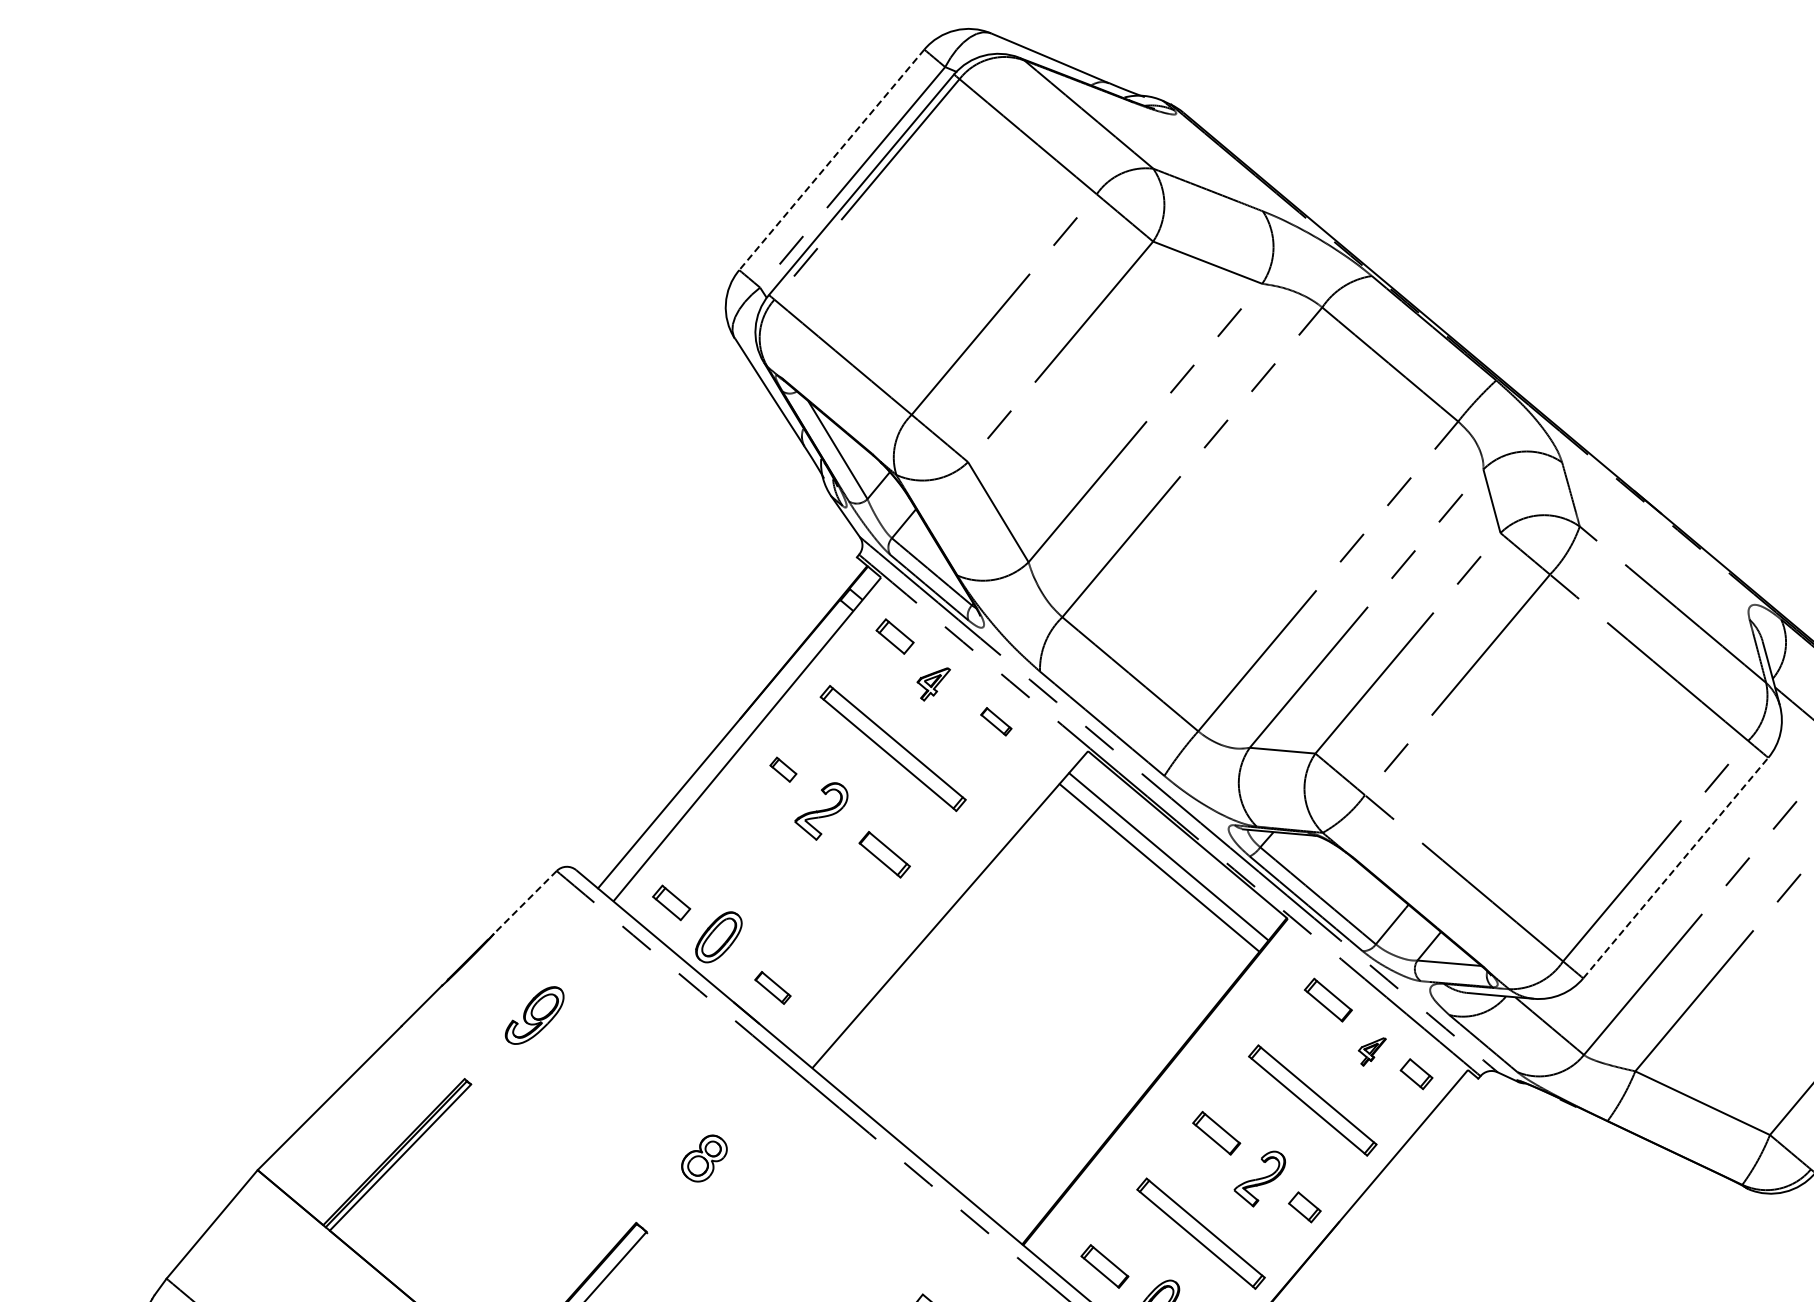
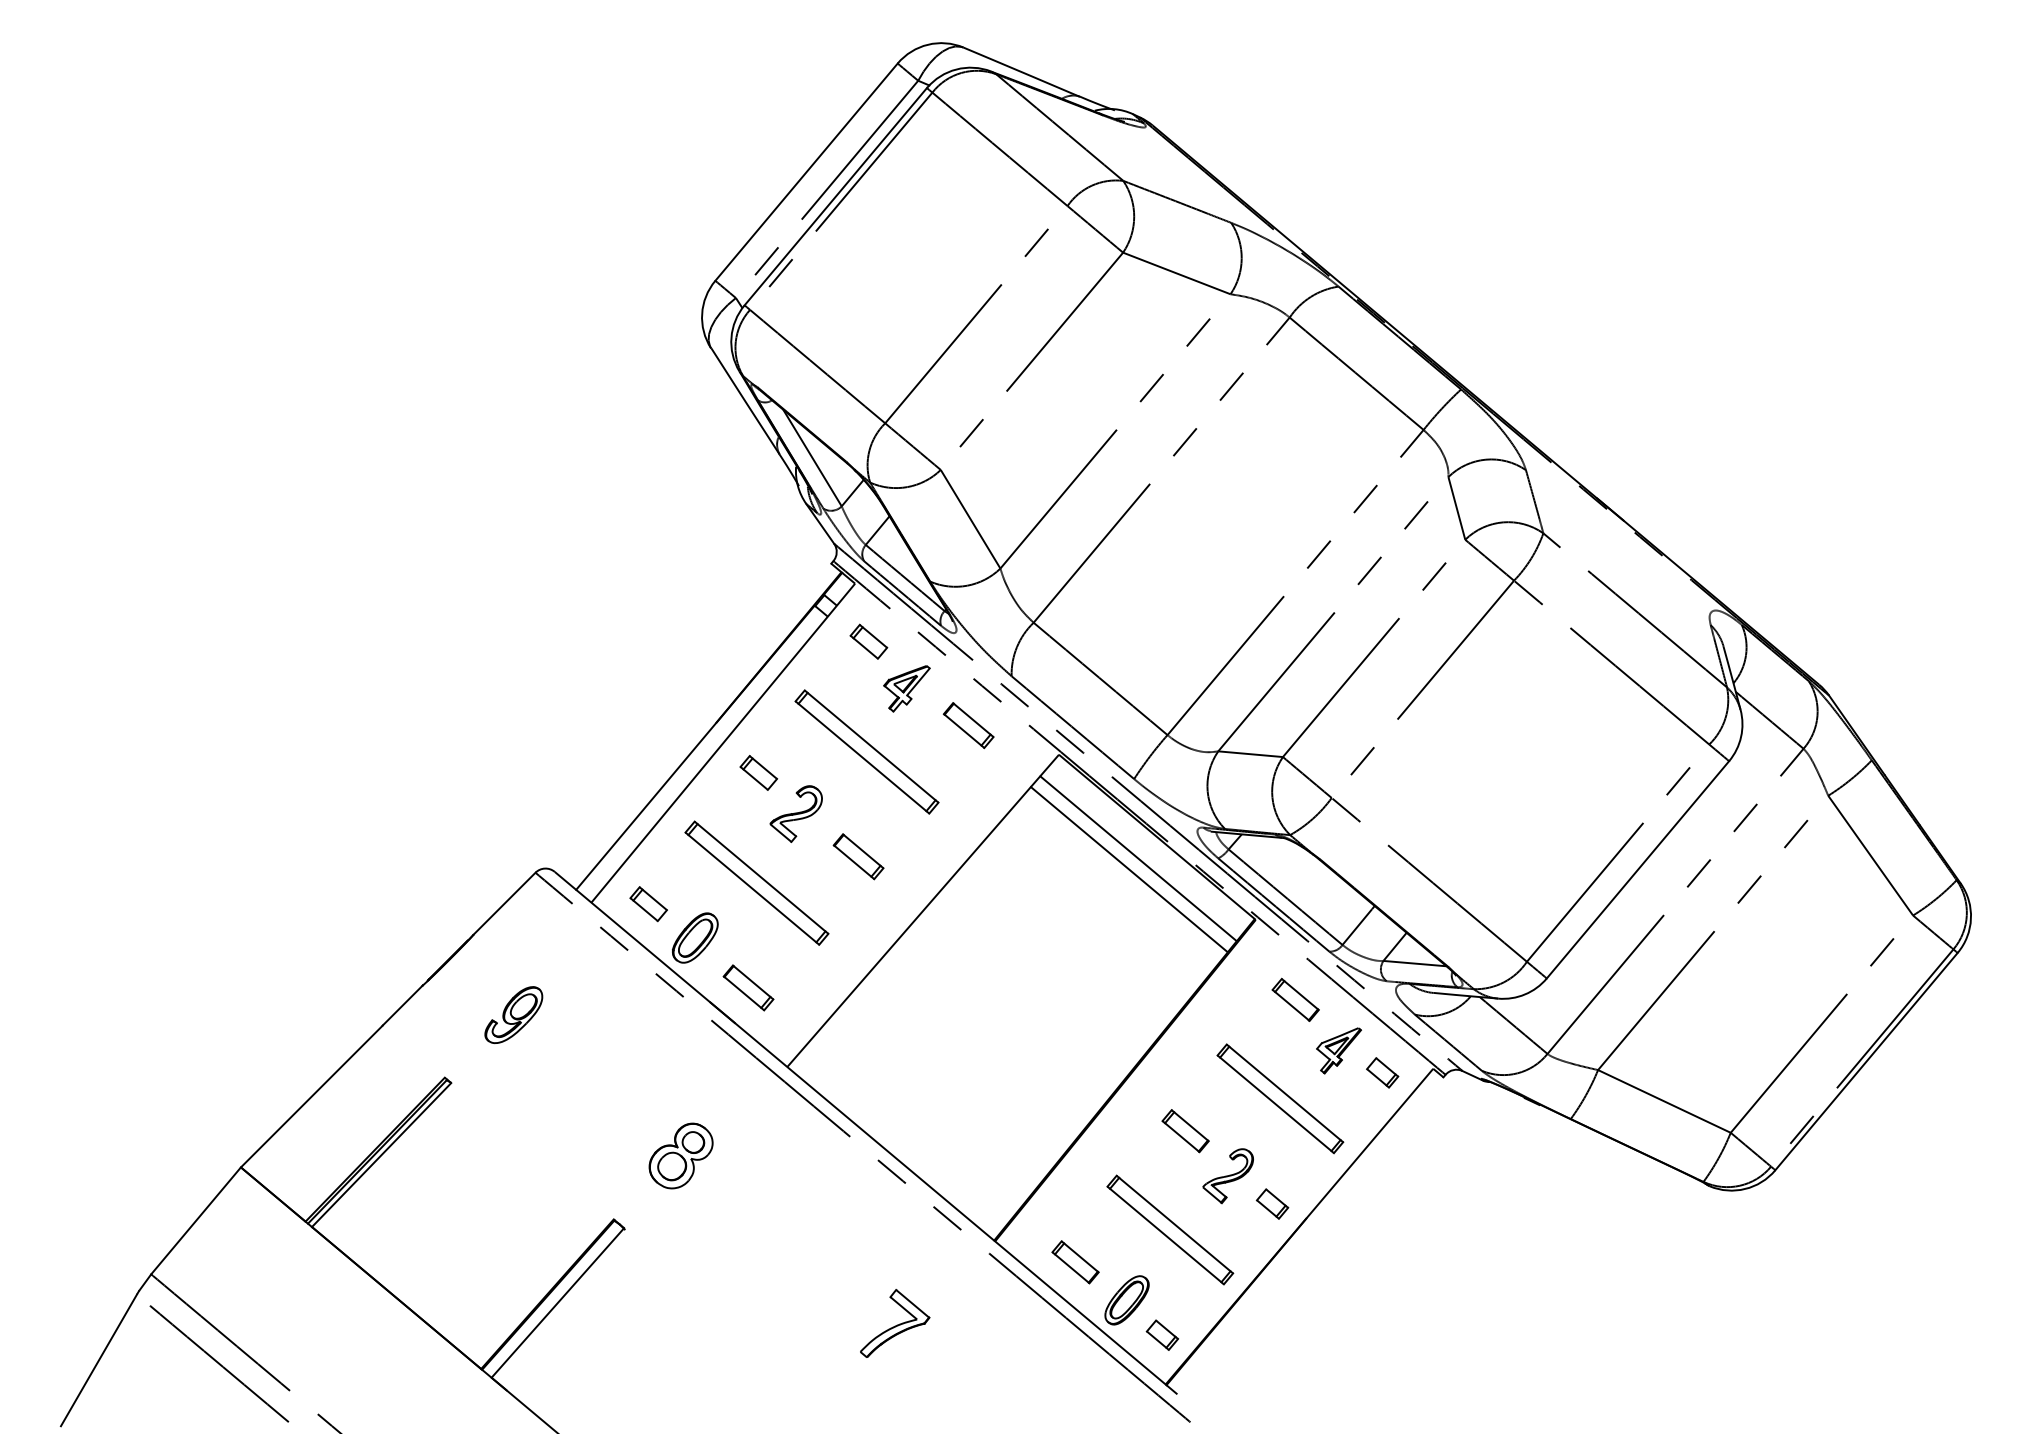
line: (831, 160) -> (806, 172), dashed -> solid
part: (933, 684) -> (906, 688), size x1.43
part: (996, 721) -> (968, 725), size x1.67
part: (783, 769) -> (758, 772), size x1.43
line: (1675, 867) -> (1637, 869), dashed -> solid
part: (781, 880) -> (756, 882), added
line: (525, 902) -> (504, 903), dashed -> solid
part: (772, 987) -> (748, 987), size x1.43
part: (1371, 1051) -> (1338, 1050), size x1.67
part: (703, 1158) -> (680, 1155), size x1.43

